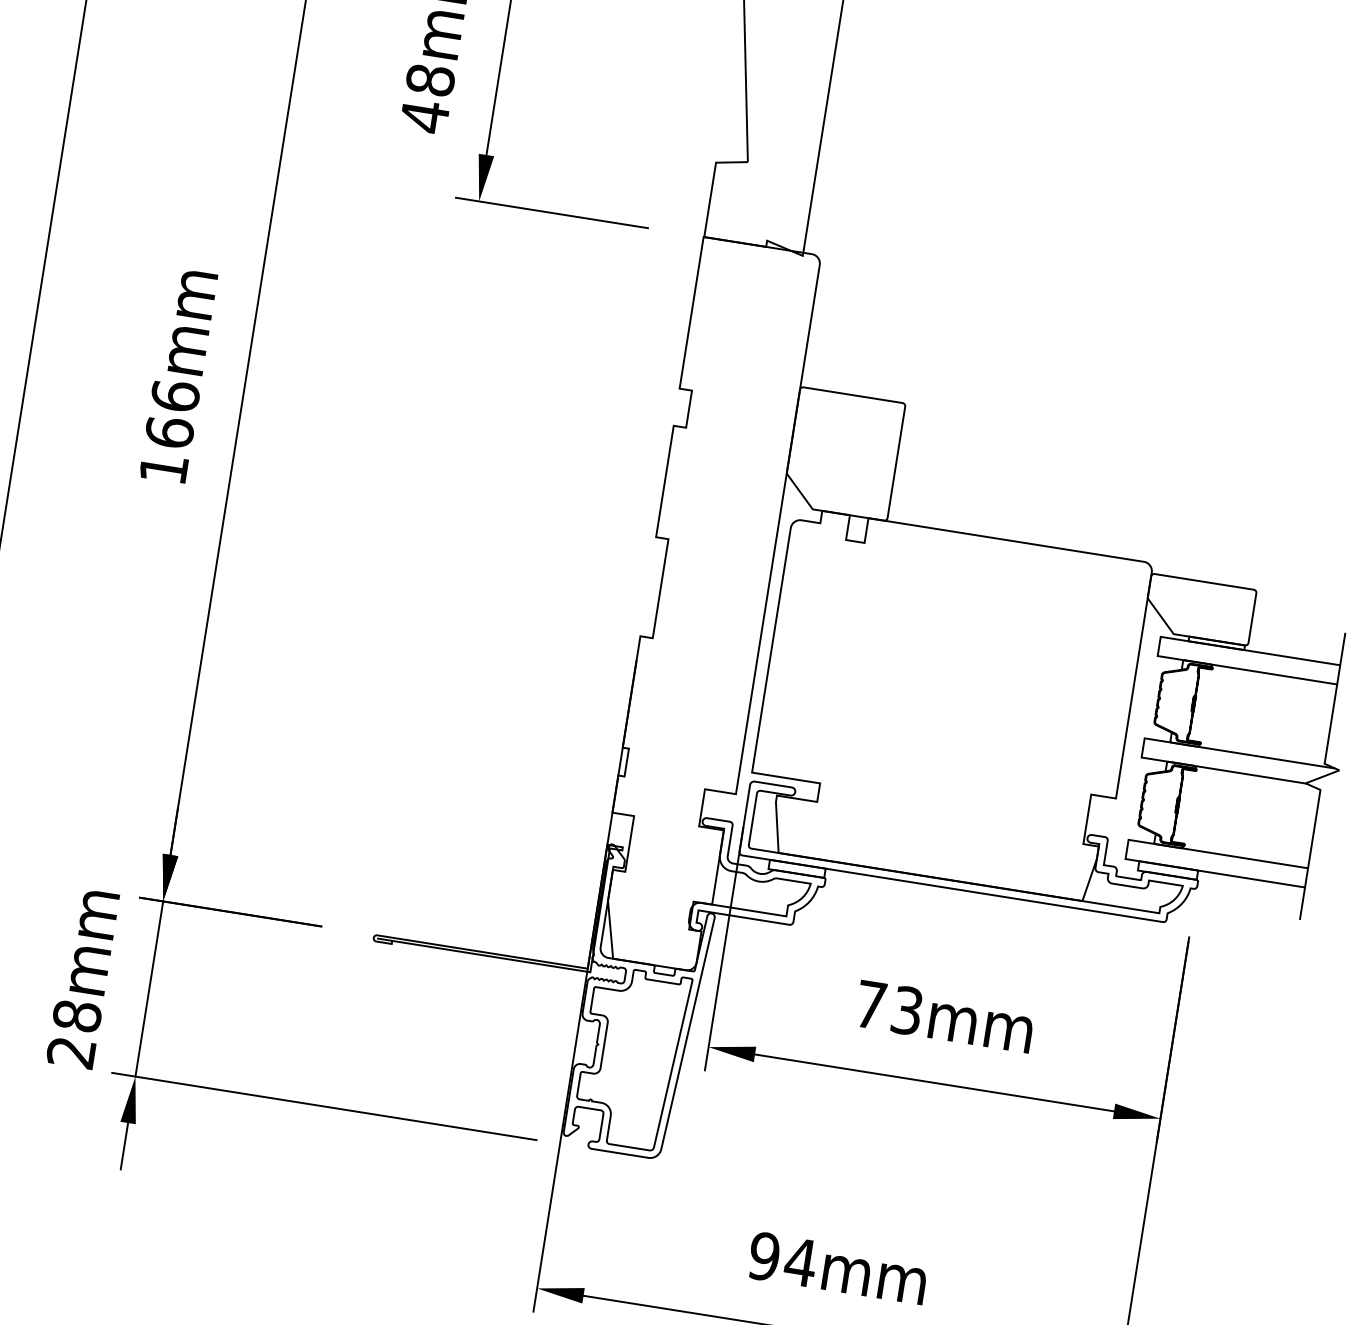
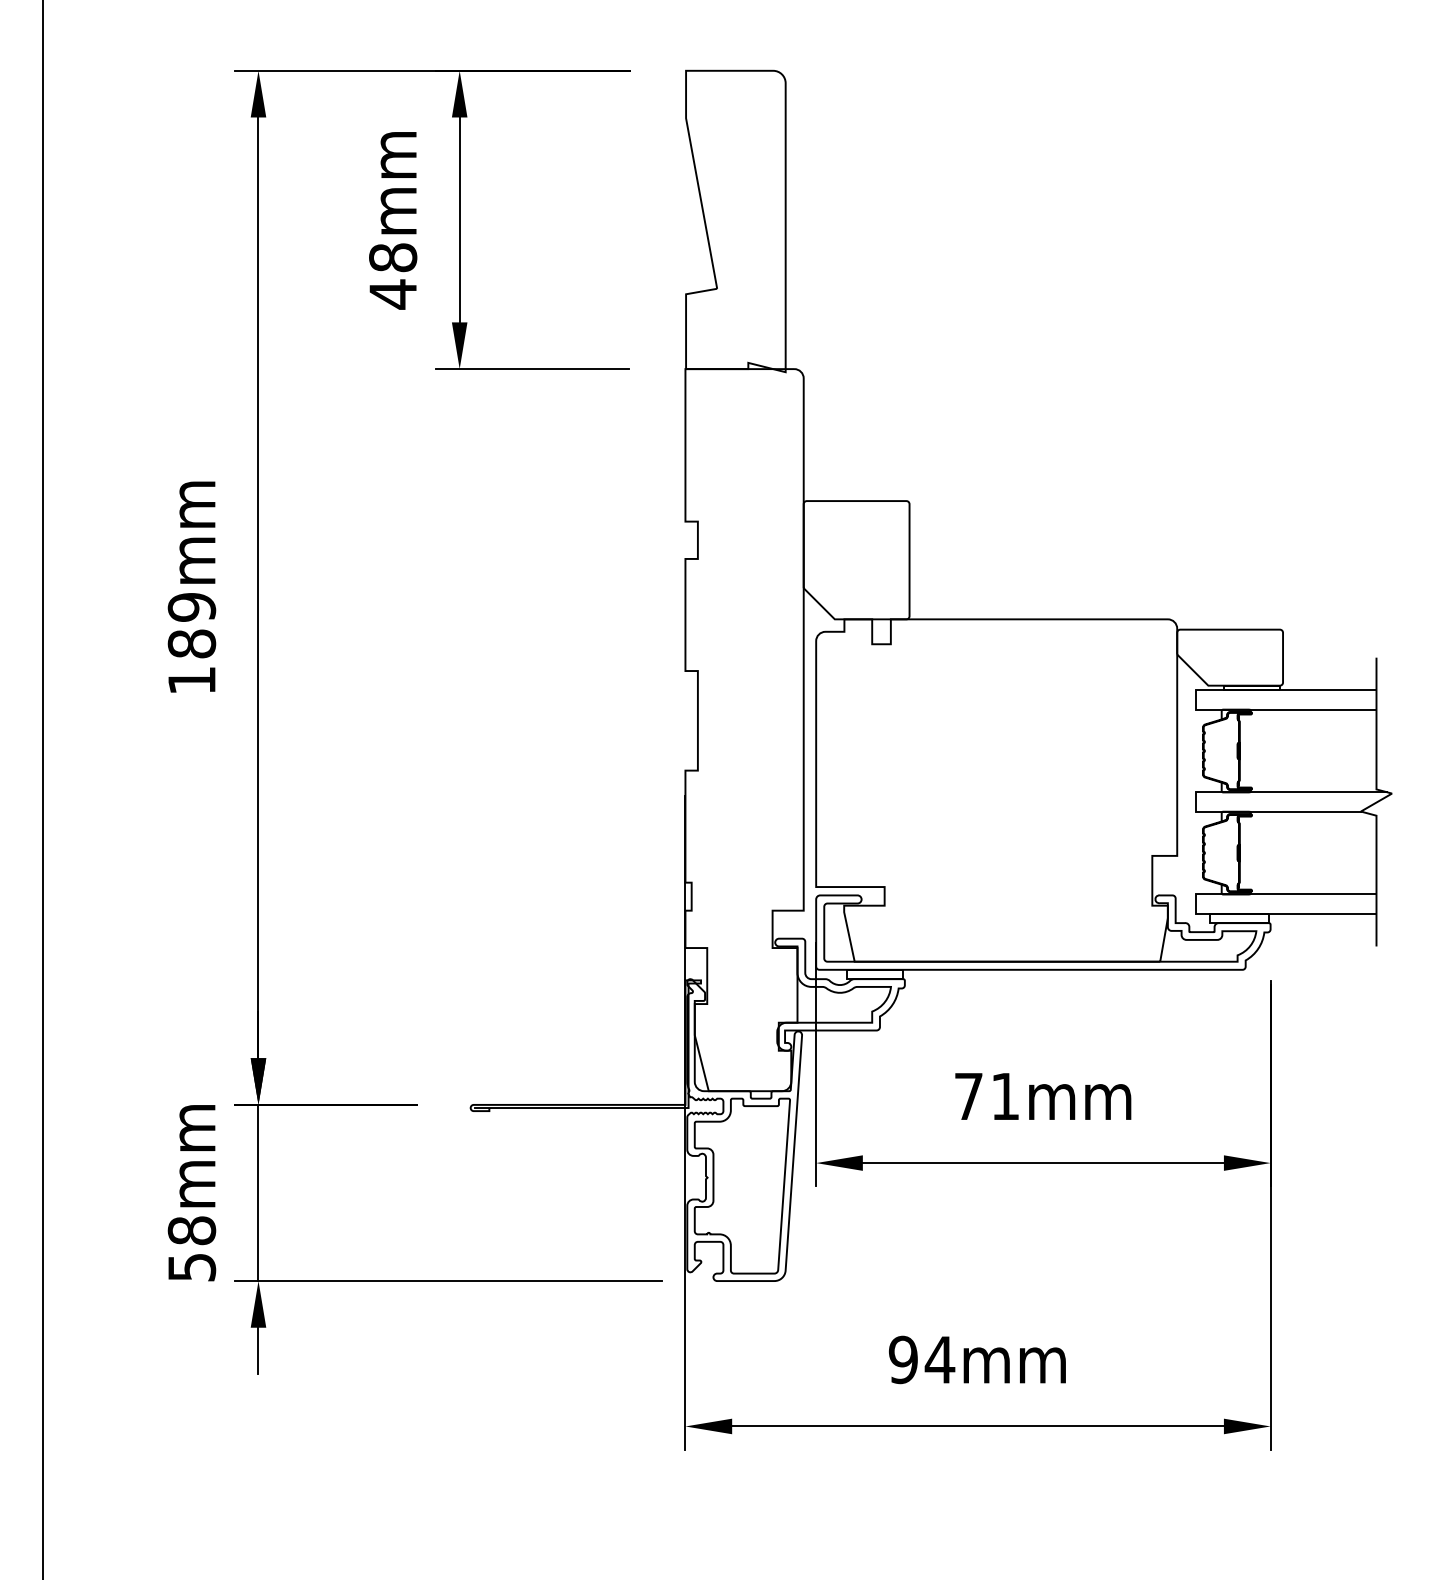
text: (172, 414) -> (191, 625), 166mm -> 189mm
text: (907, 1010) -> (1005, 1096), 73mm -> 71mm
text: (70, 1052) -> (191, 1267), 28mm -> 58mm

